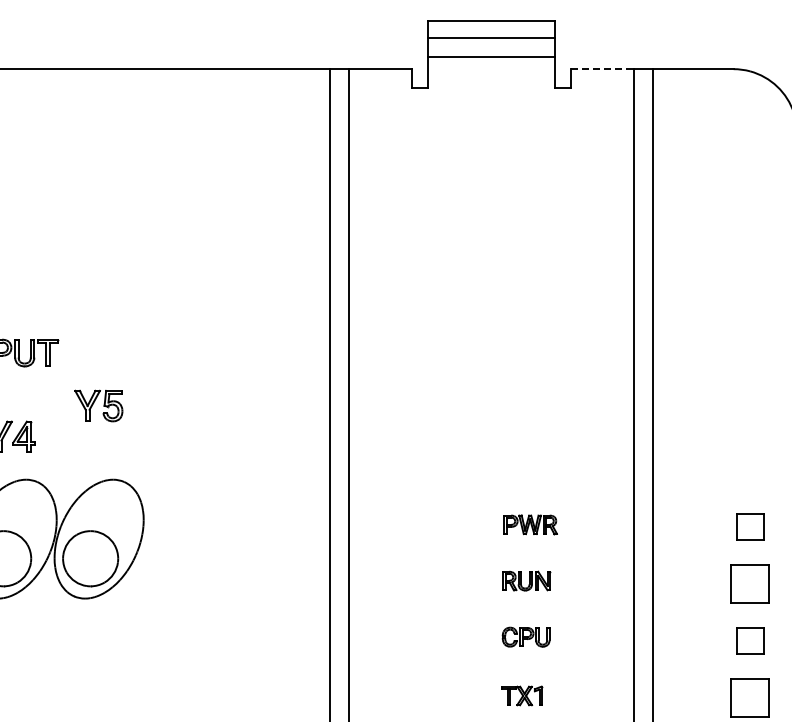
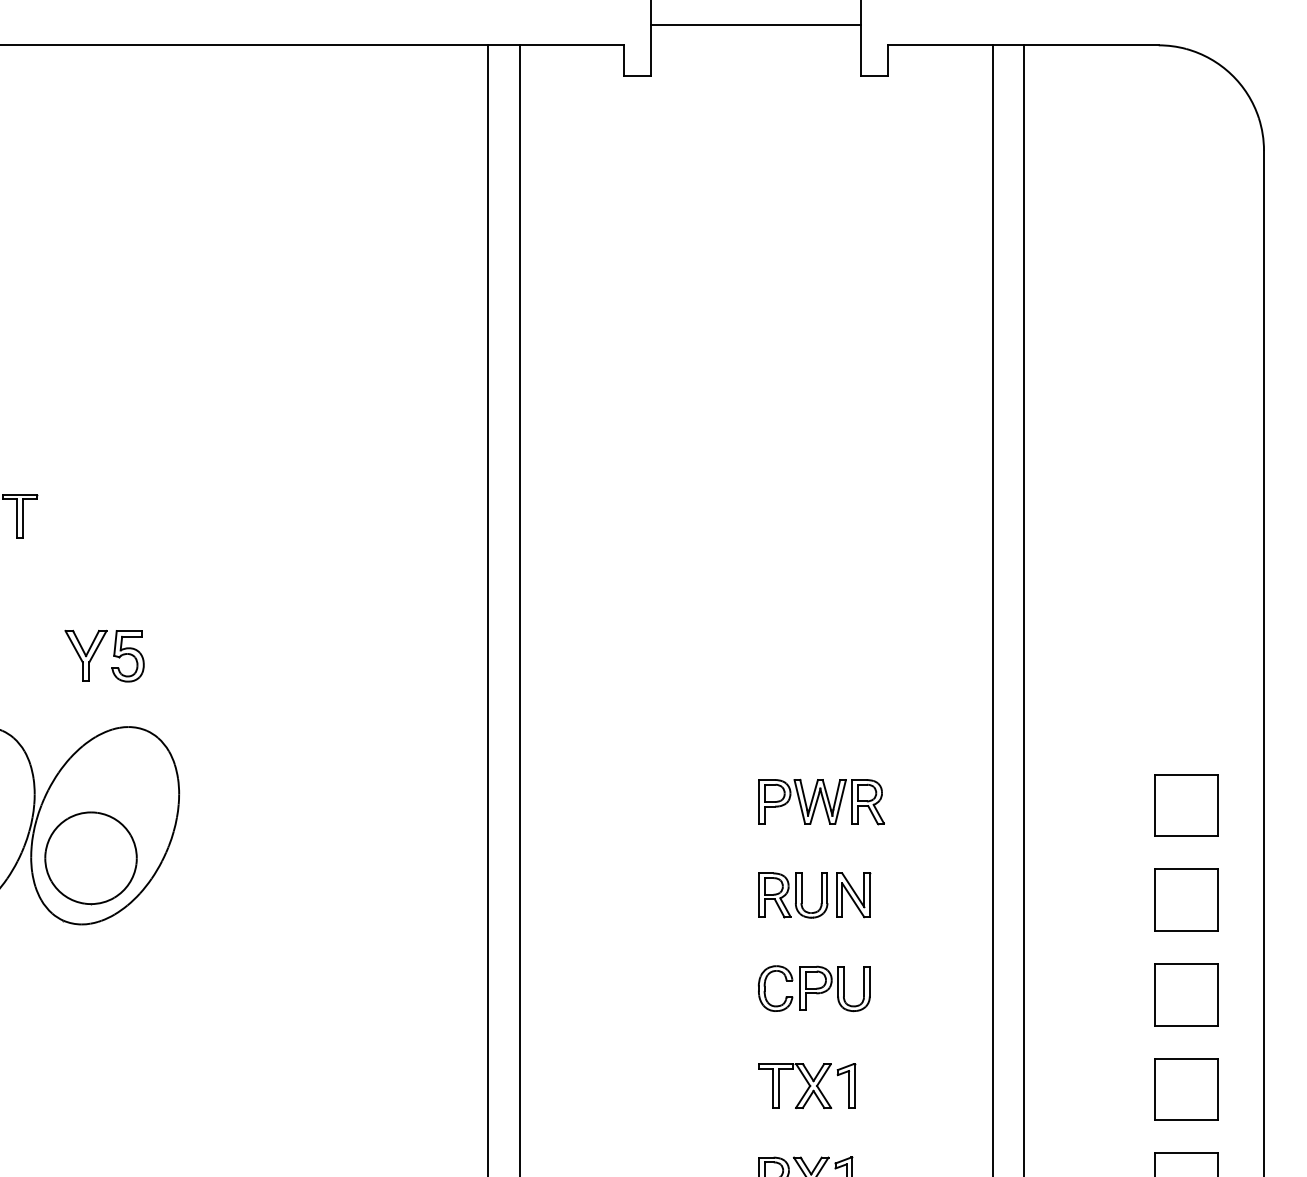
line: (602, 69) -> (940, 45), dashed -> solid
part: (98, 405) -> (104, 655), moved
part: (530, 524) -> (821, 801), size x1.43
part: (749, 526) -> (1185, 804), size x1.43
part: (526, 580) -> (814, 894), size x1.43
part: (525, 636) -> (813, 987), size x1.43
part: (749, 640) -> (1185, 994), size x1.43
part: (521, 695) -> (806, 1085), size x1.43

